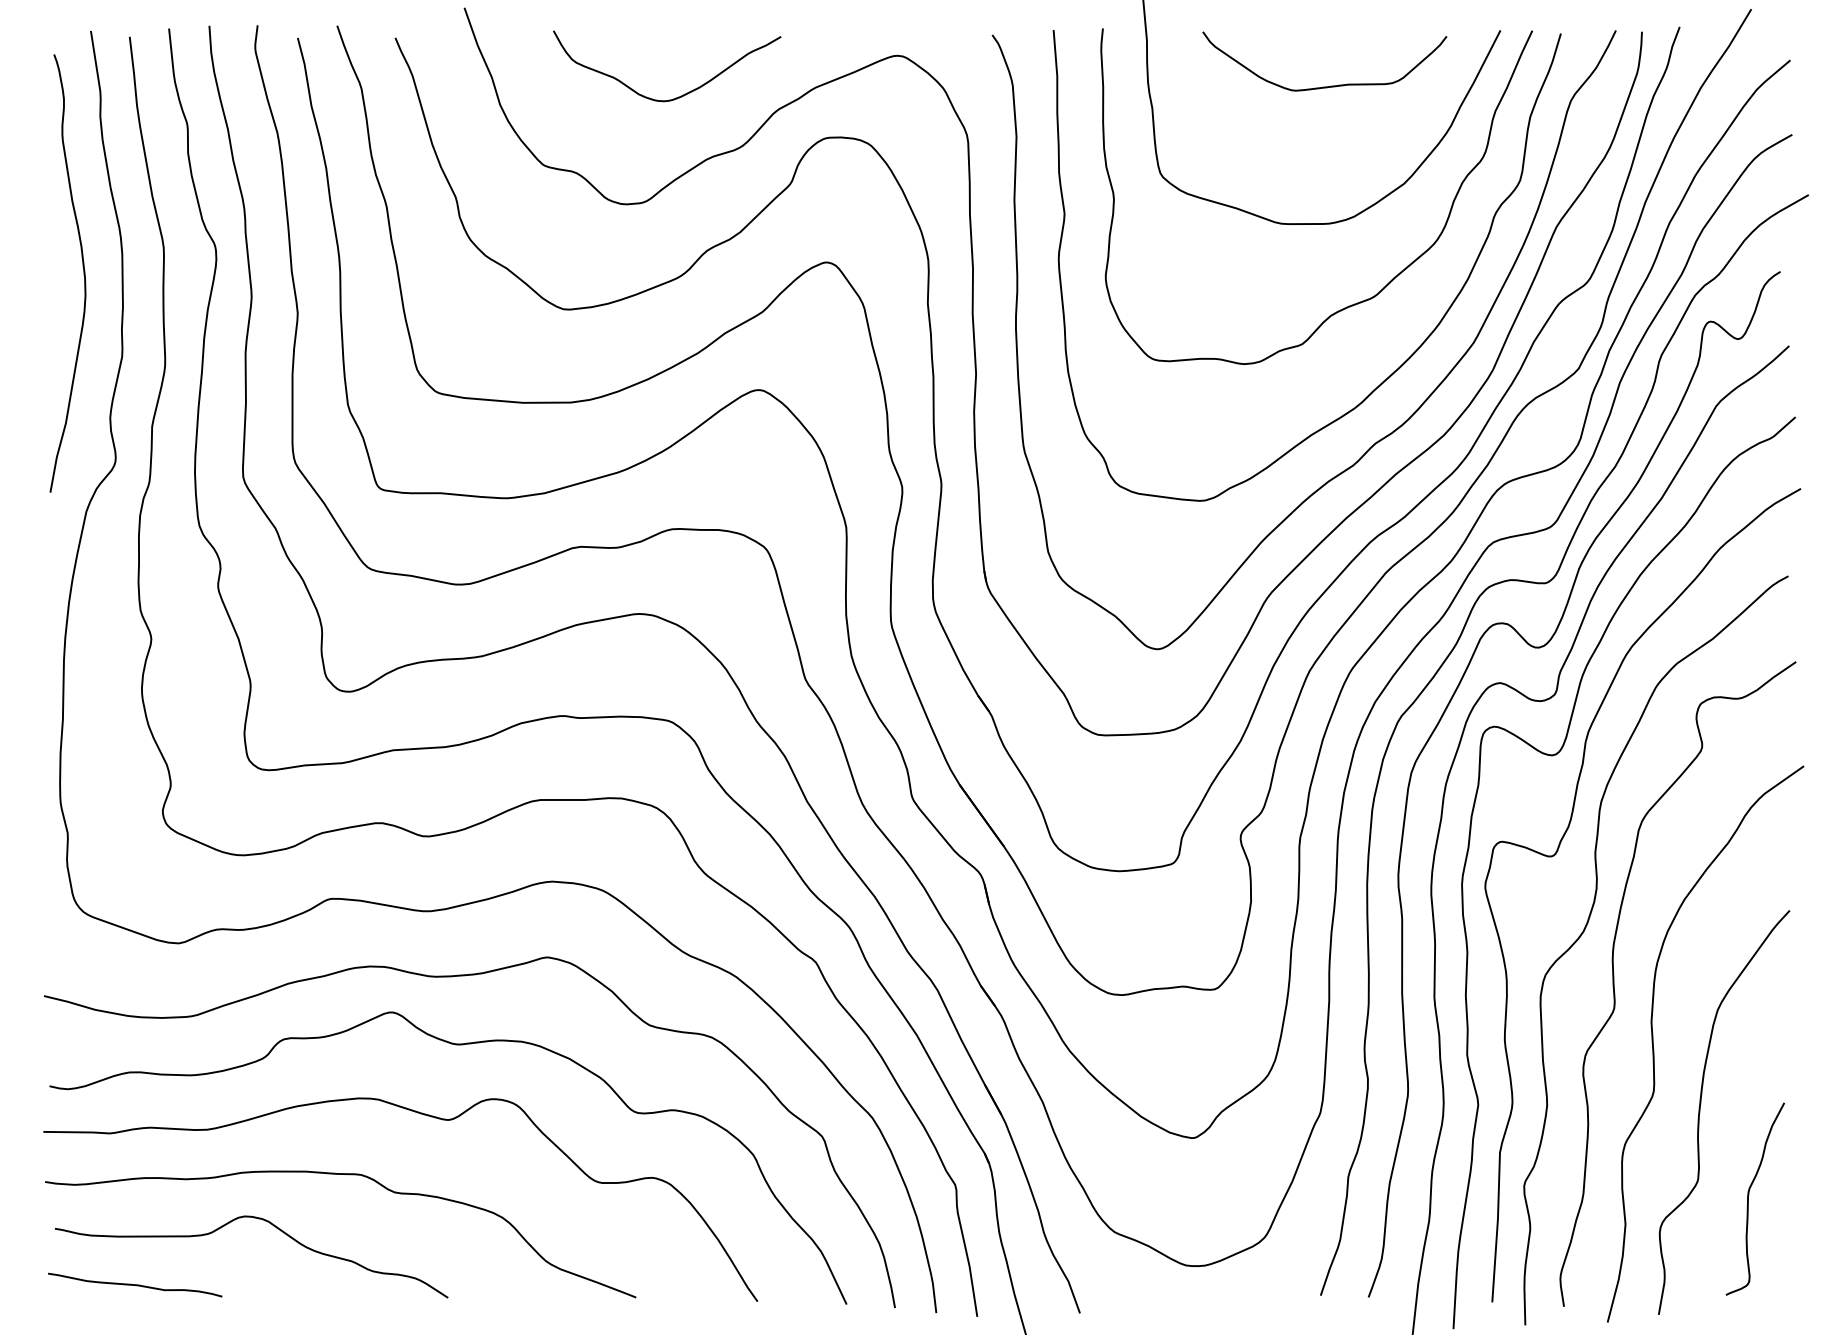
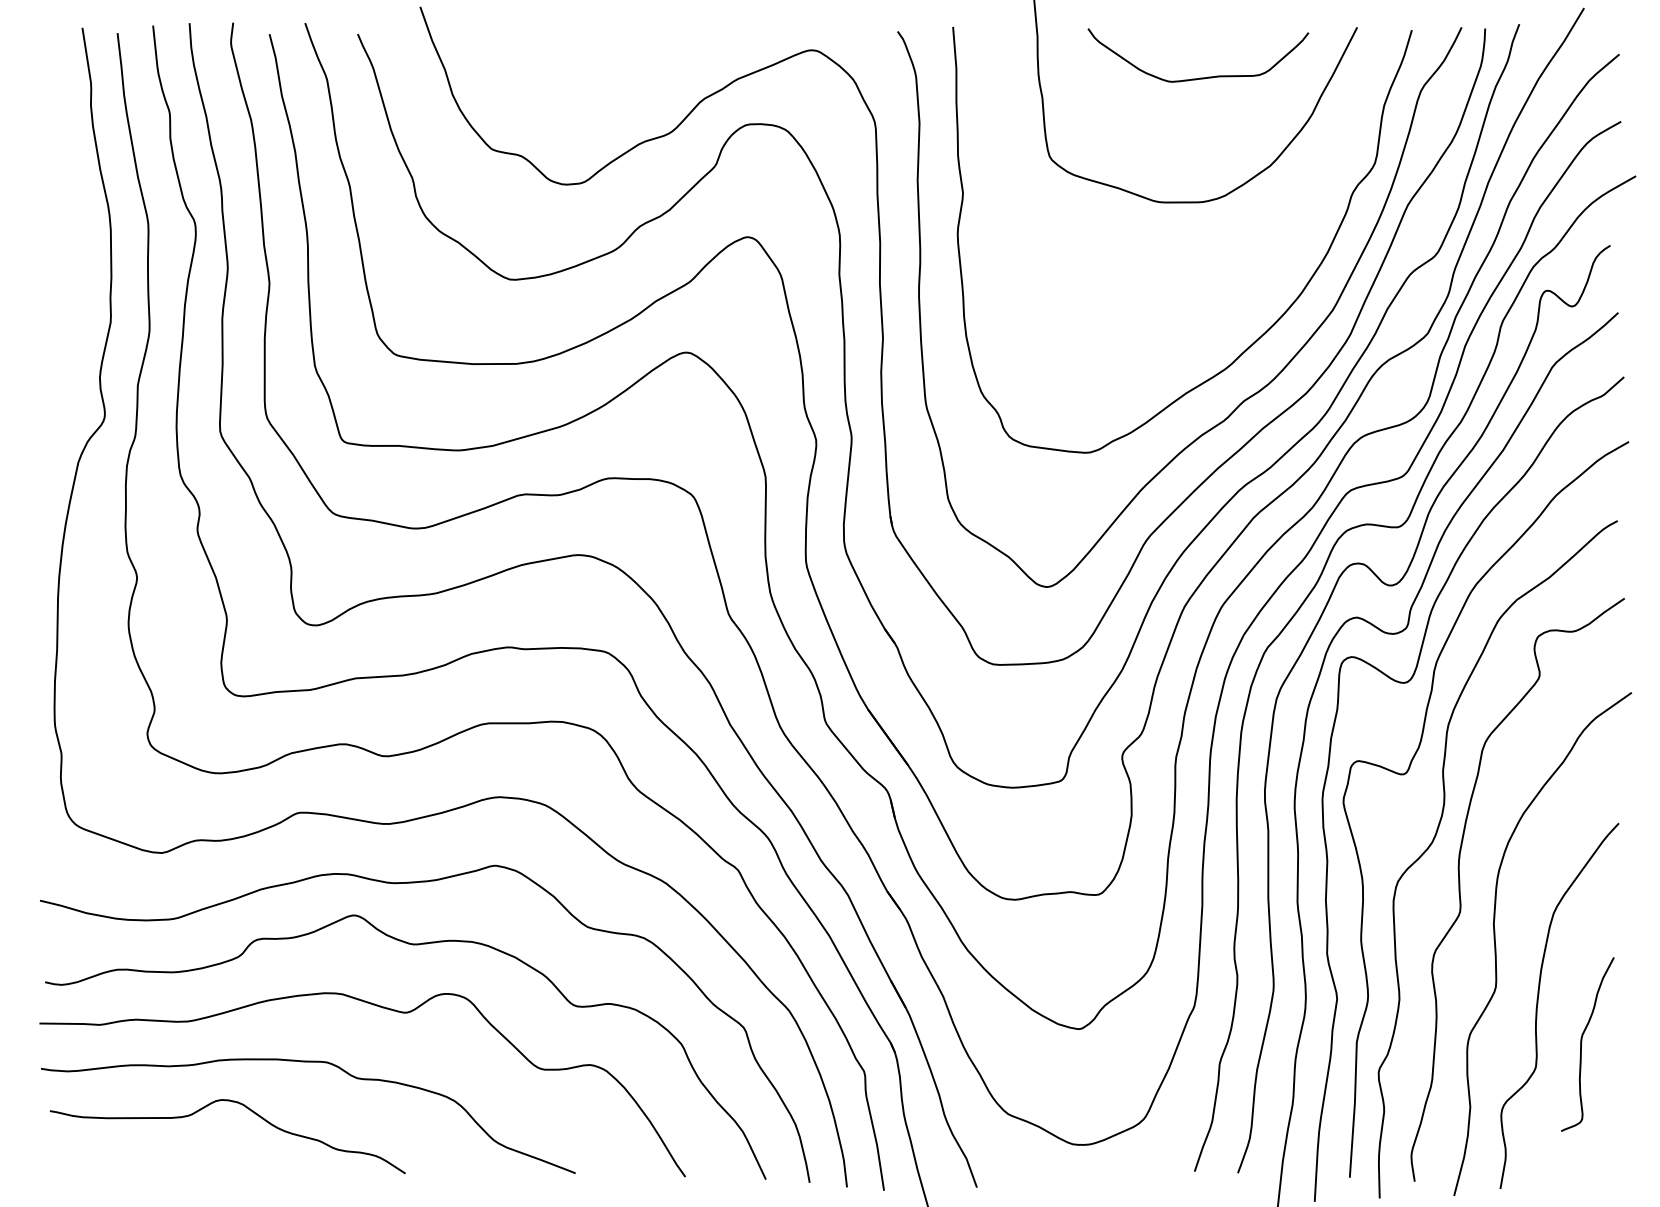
curve: (678, 96) -> (613, 87), removed
curve: (83, 273) -> (75, 247), removed
curve: (1394, 276) -> (1261, 249), removed
curve: (1749, 1195) -> (1582, 1041), moved
curve: (135, 1284) -> (122, 1161), removed

